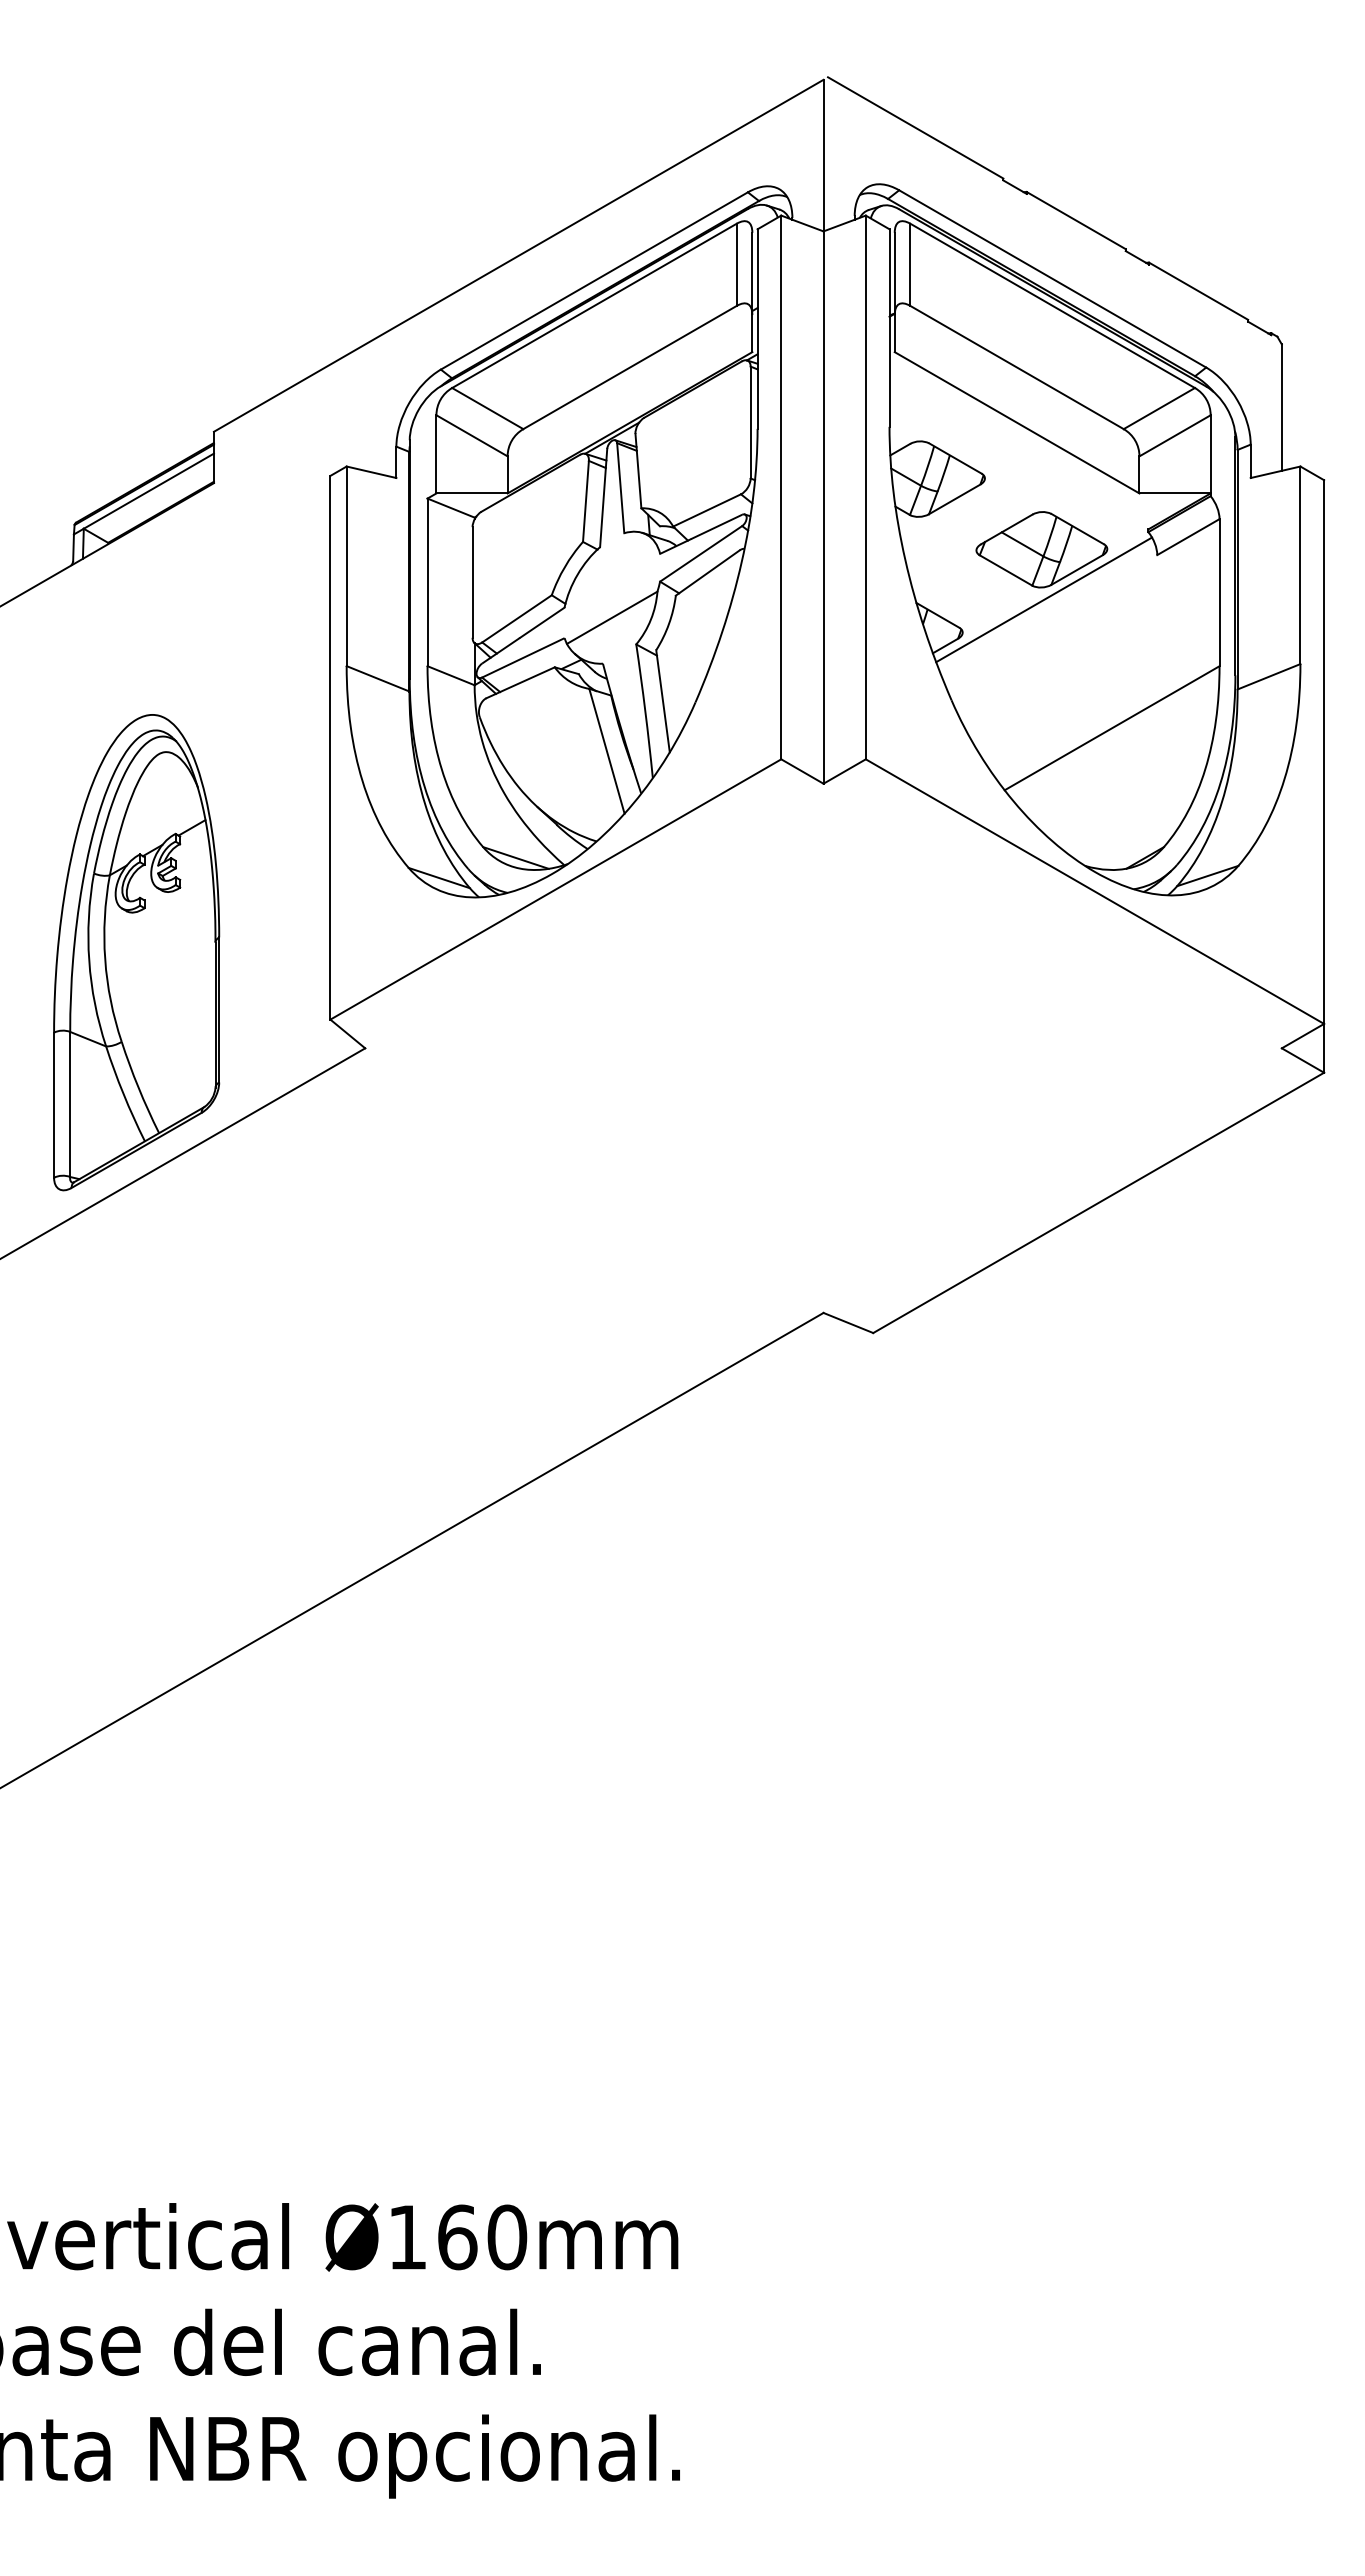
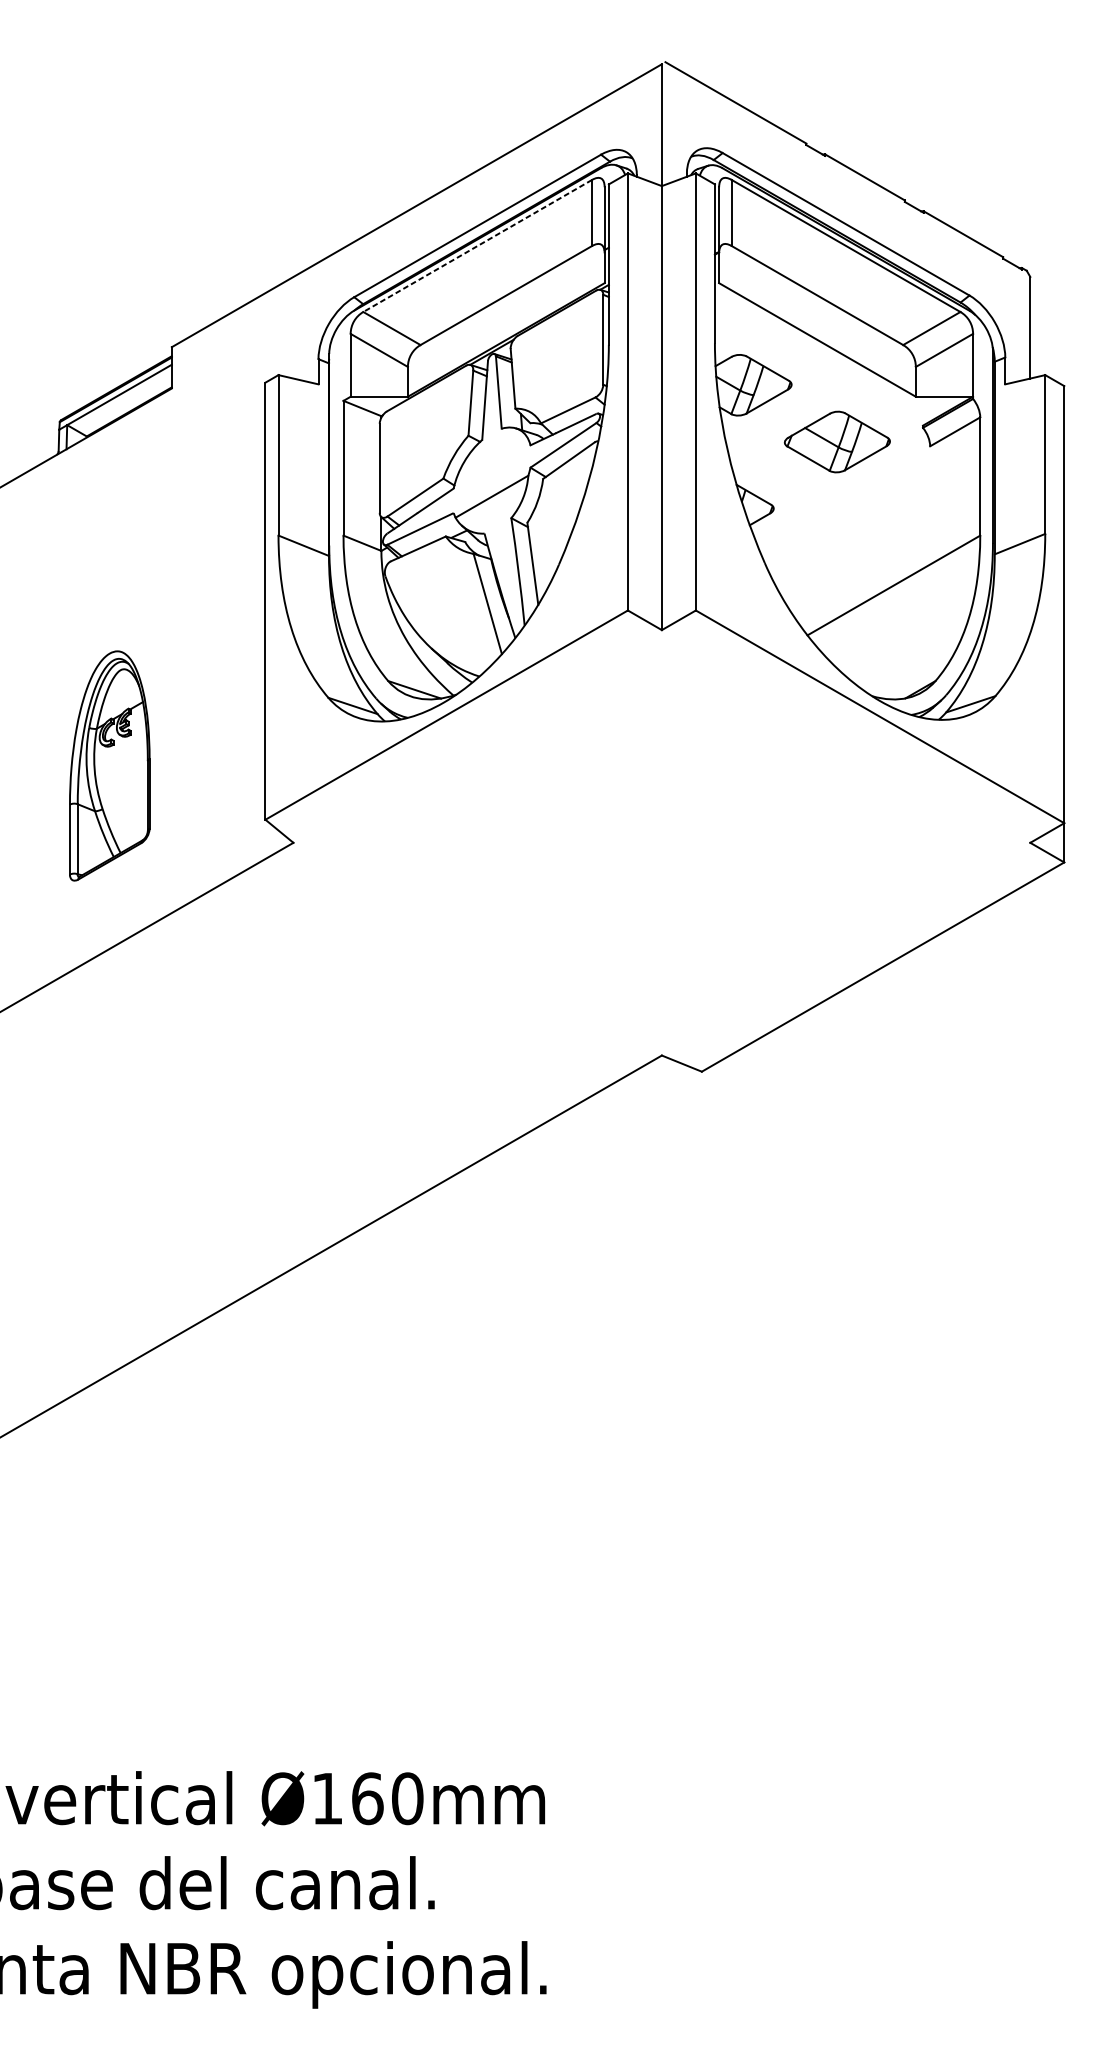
line: (593, 306) -> (476, 246), solid -> dashed
line: (1044, 599) -> (839, 482), removed
part: (136, 952) -> (109, 765), size x0.6

